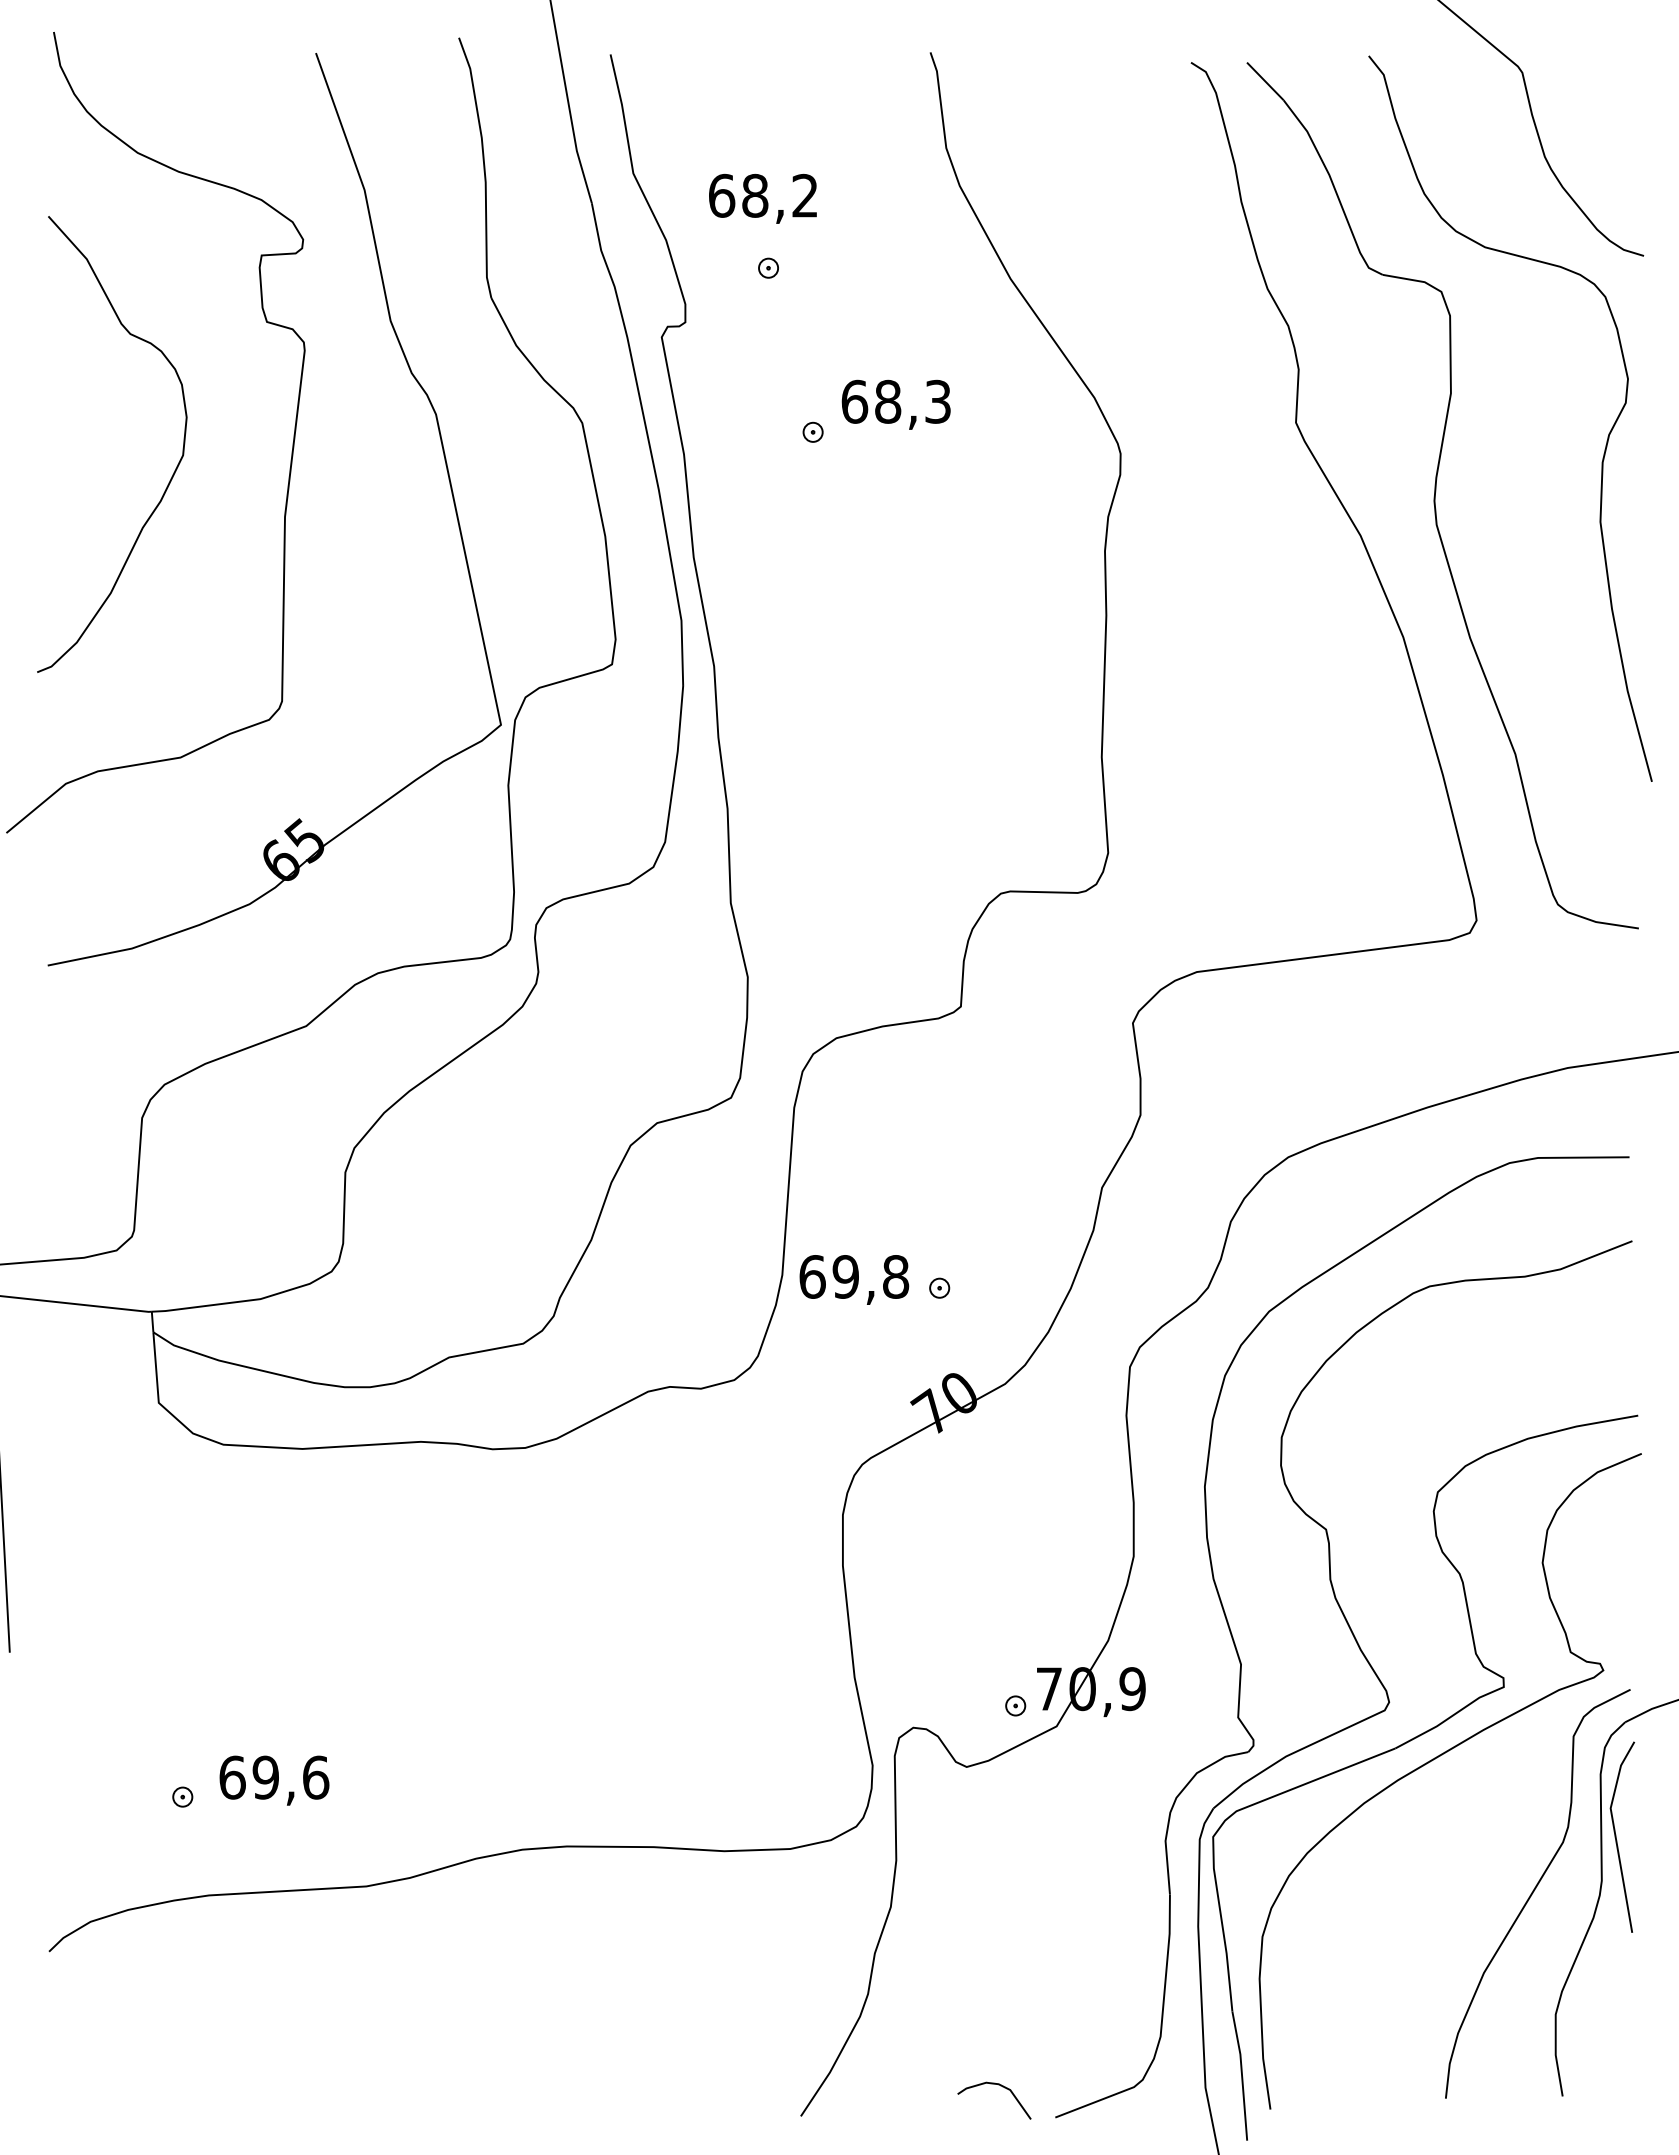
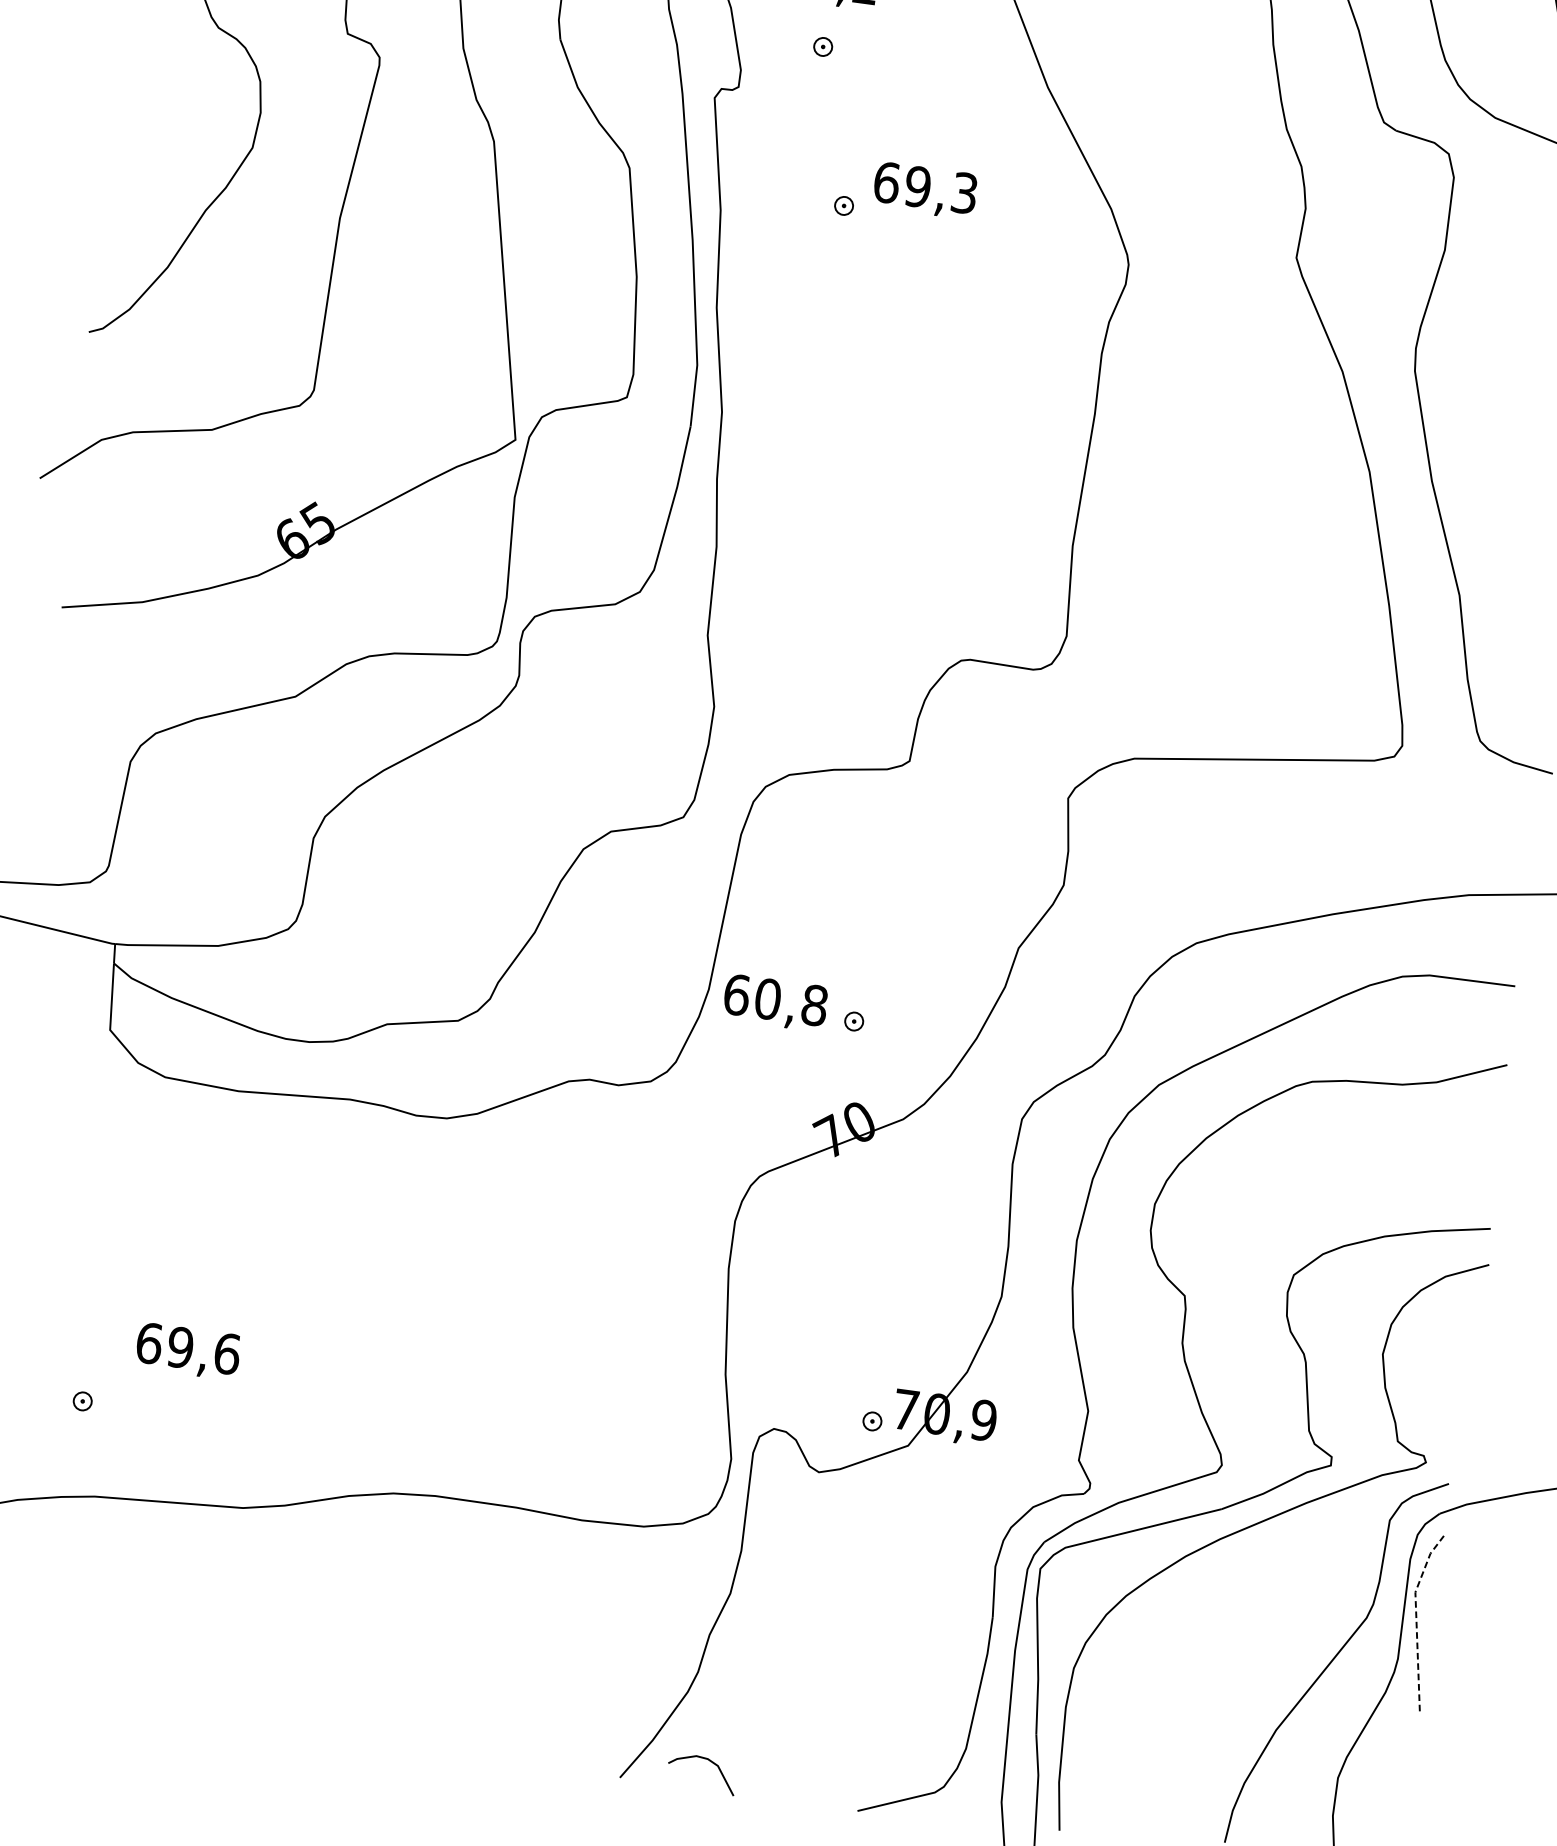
text: (887, 401) -> (917, 186), 68,3 -> 69,3
text: (845, 1276) -> (767, 998), 69,8 -> 60,8
text: (274, 1780) -> (188, 1351), moved
line: (1615, 1833) -> (1416, 1616), solid -> dashed
curve: (1000, 2086) -> (709, 1761), moved

